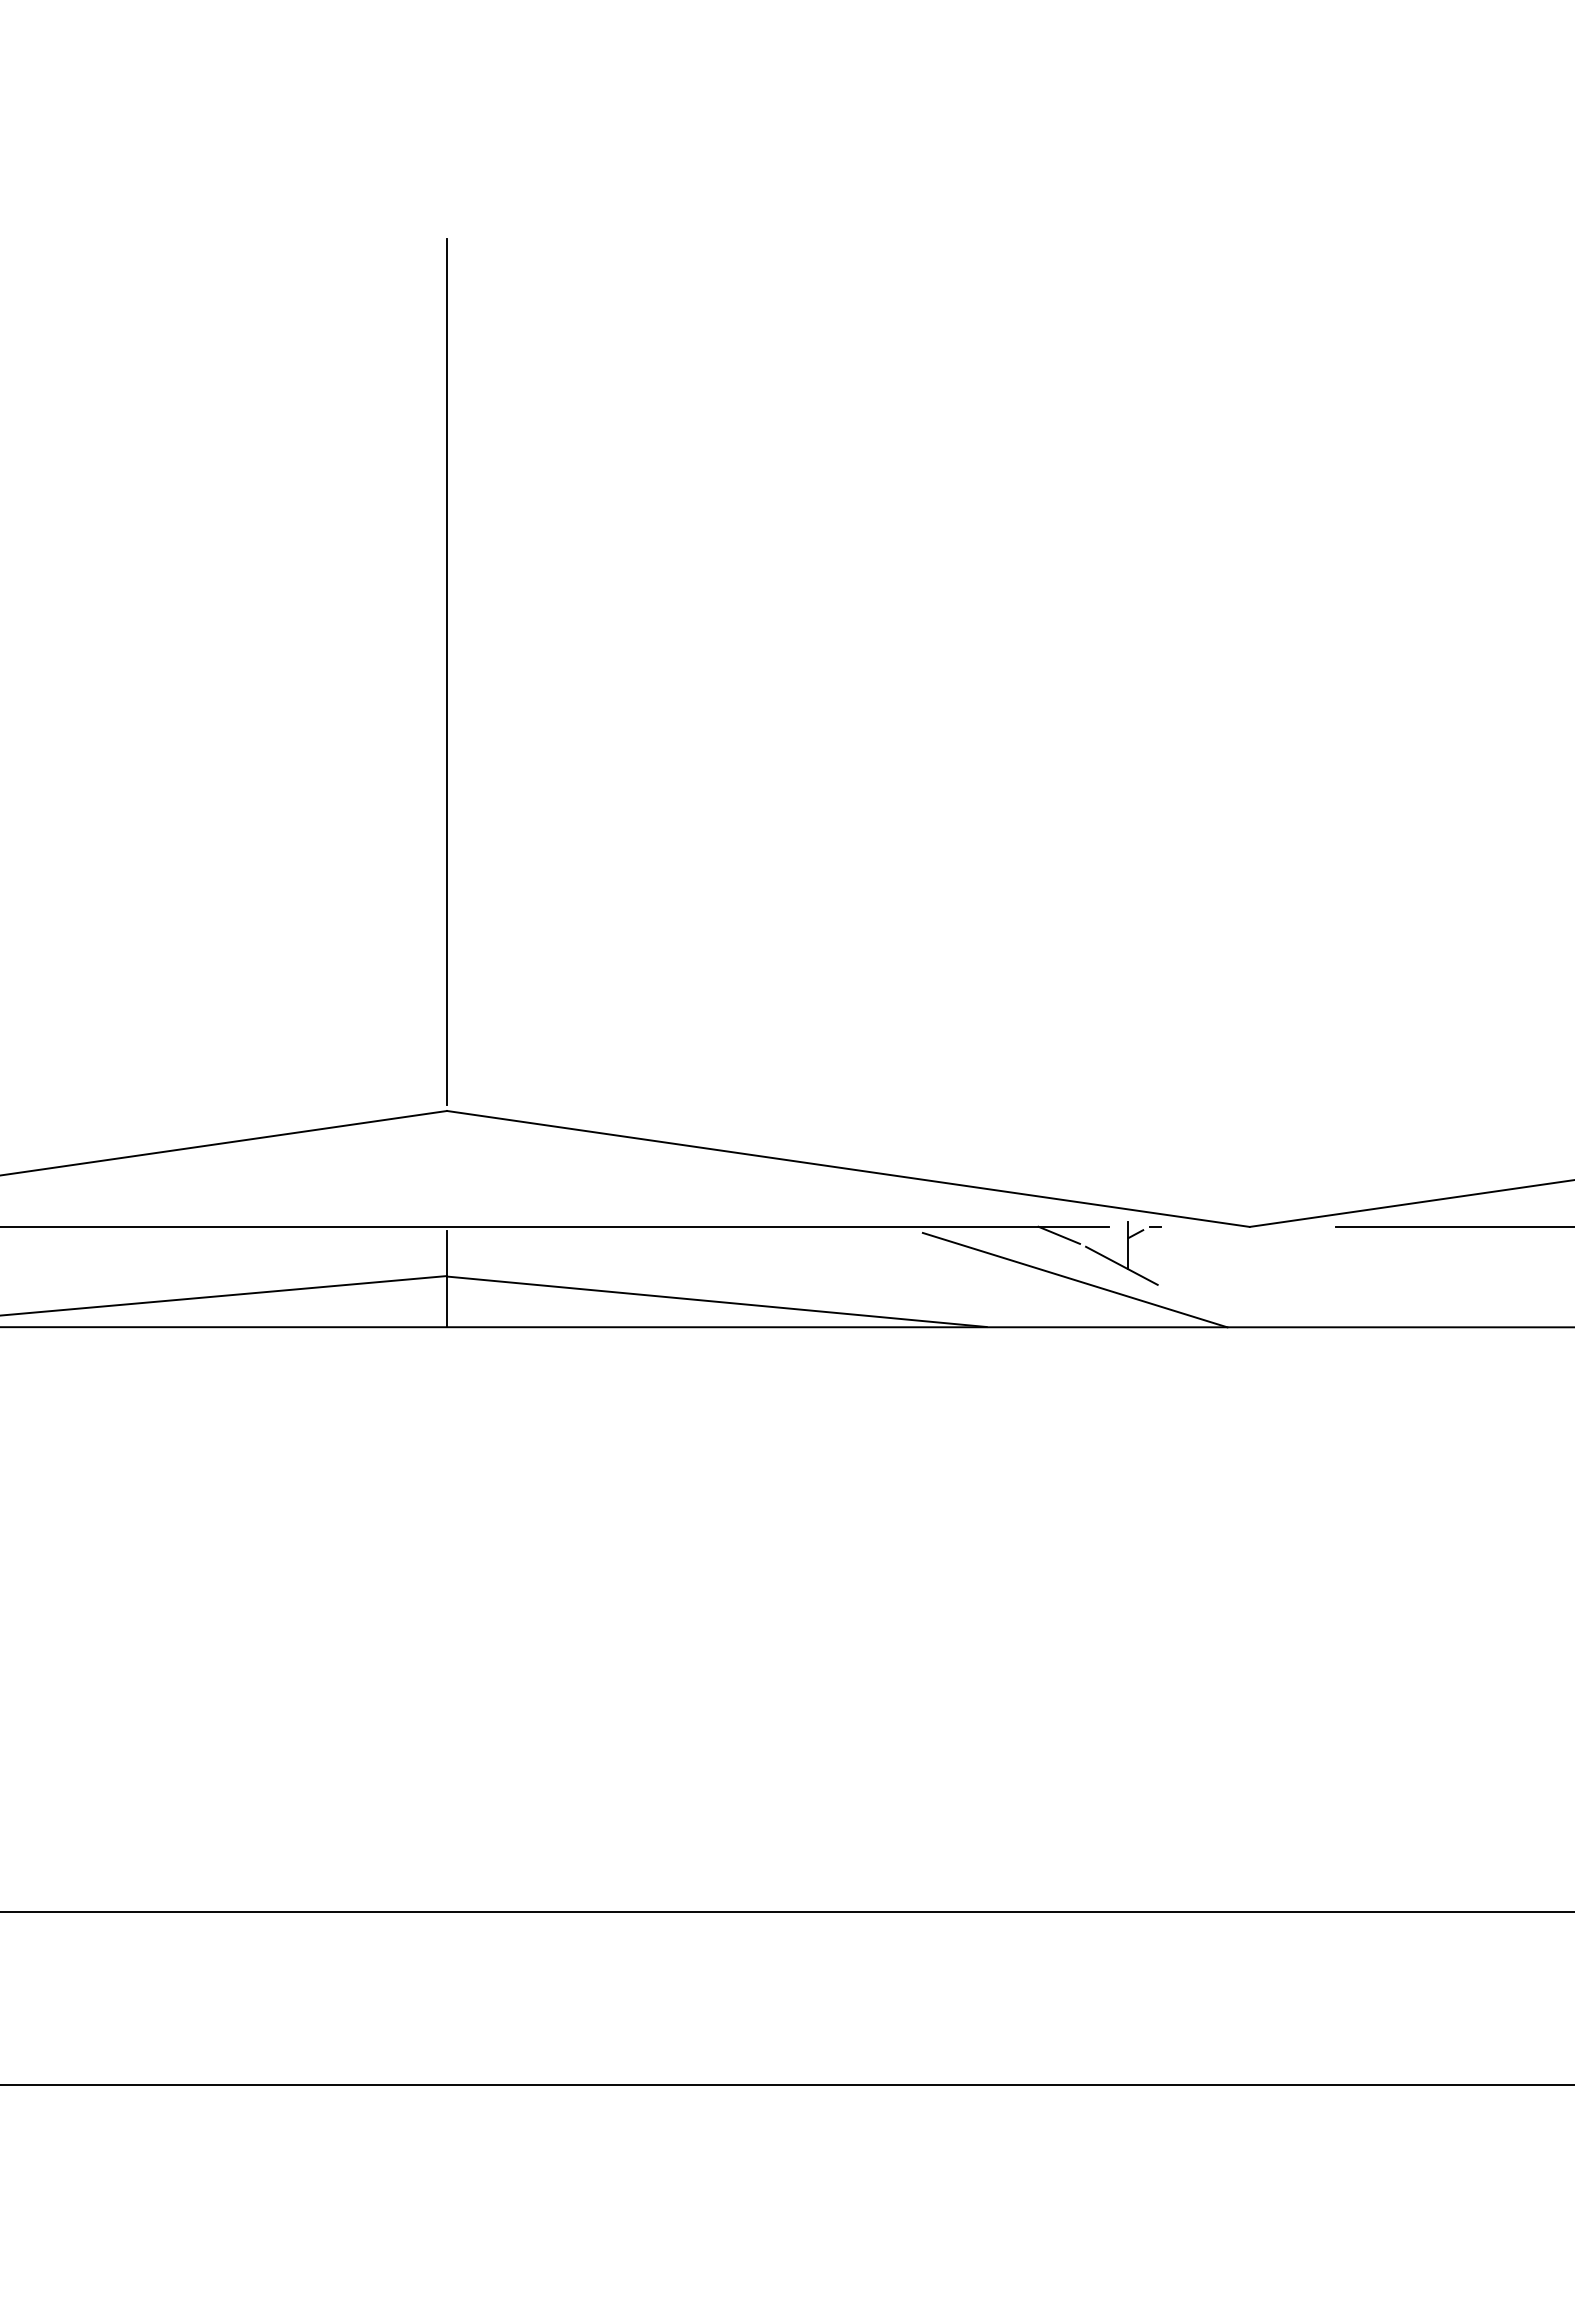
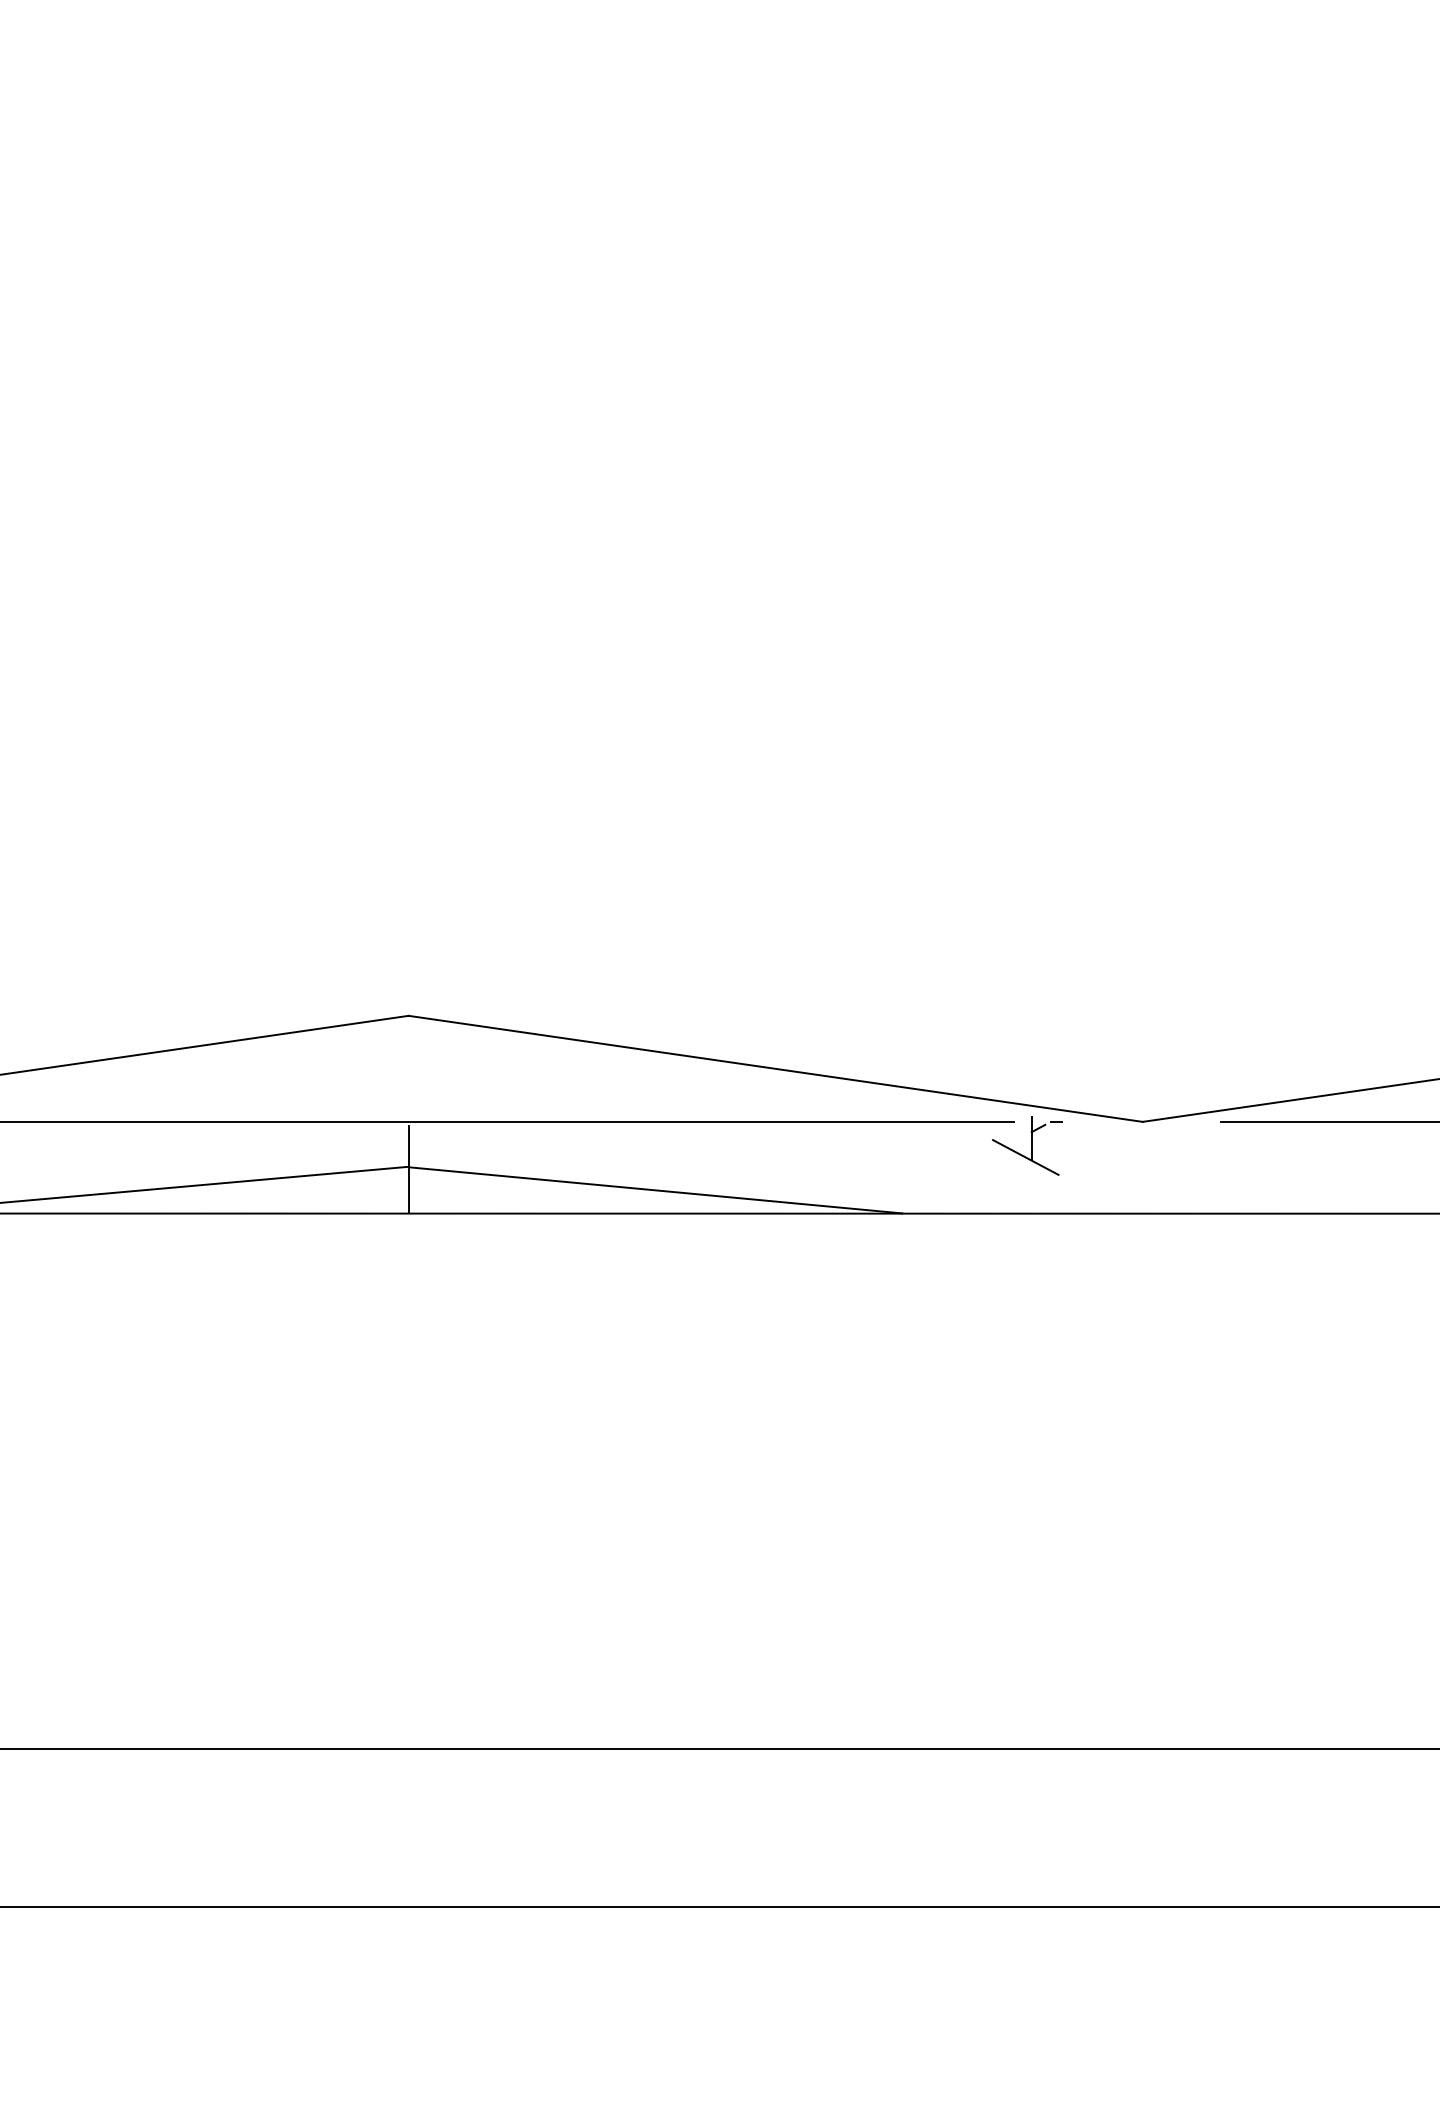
line: (447, 672) -> (409, 614), removed
line: (1058, 1234) -> (967, 1128), removed
line: (1074, 1279) -> (982, 1169), removed

